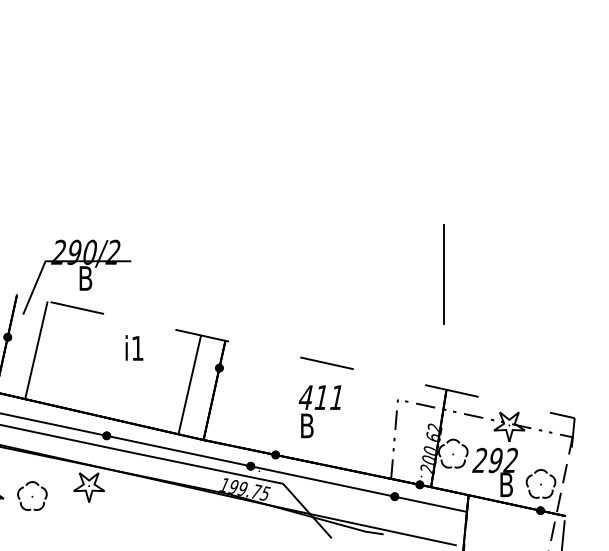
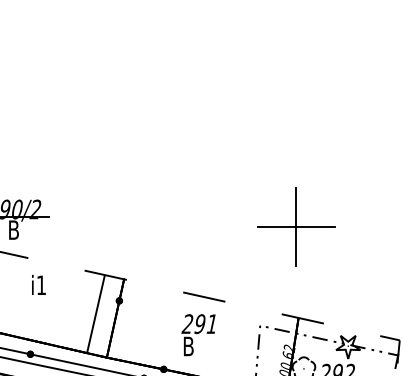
line: (443, 274) -> (296, 226), added
text: (134, 347) -> (38, 284), moved
text: (313, 397) -> (193, 324), 411 -> 291

